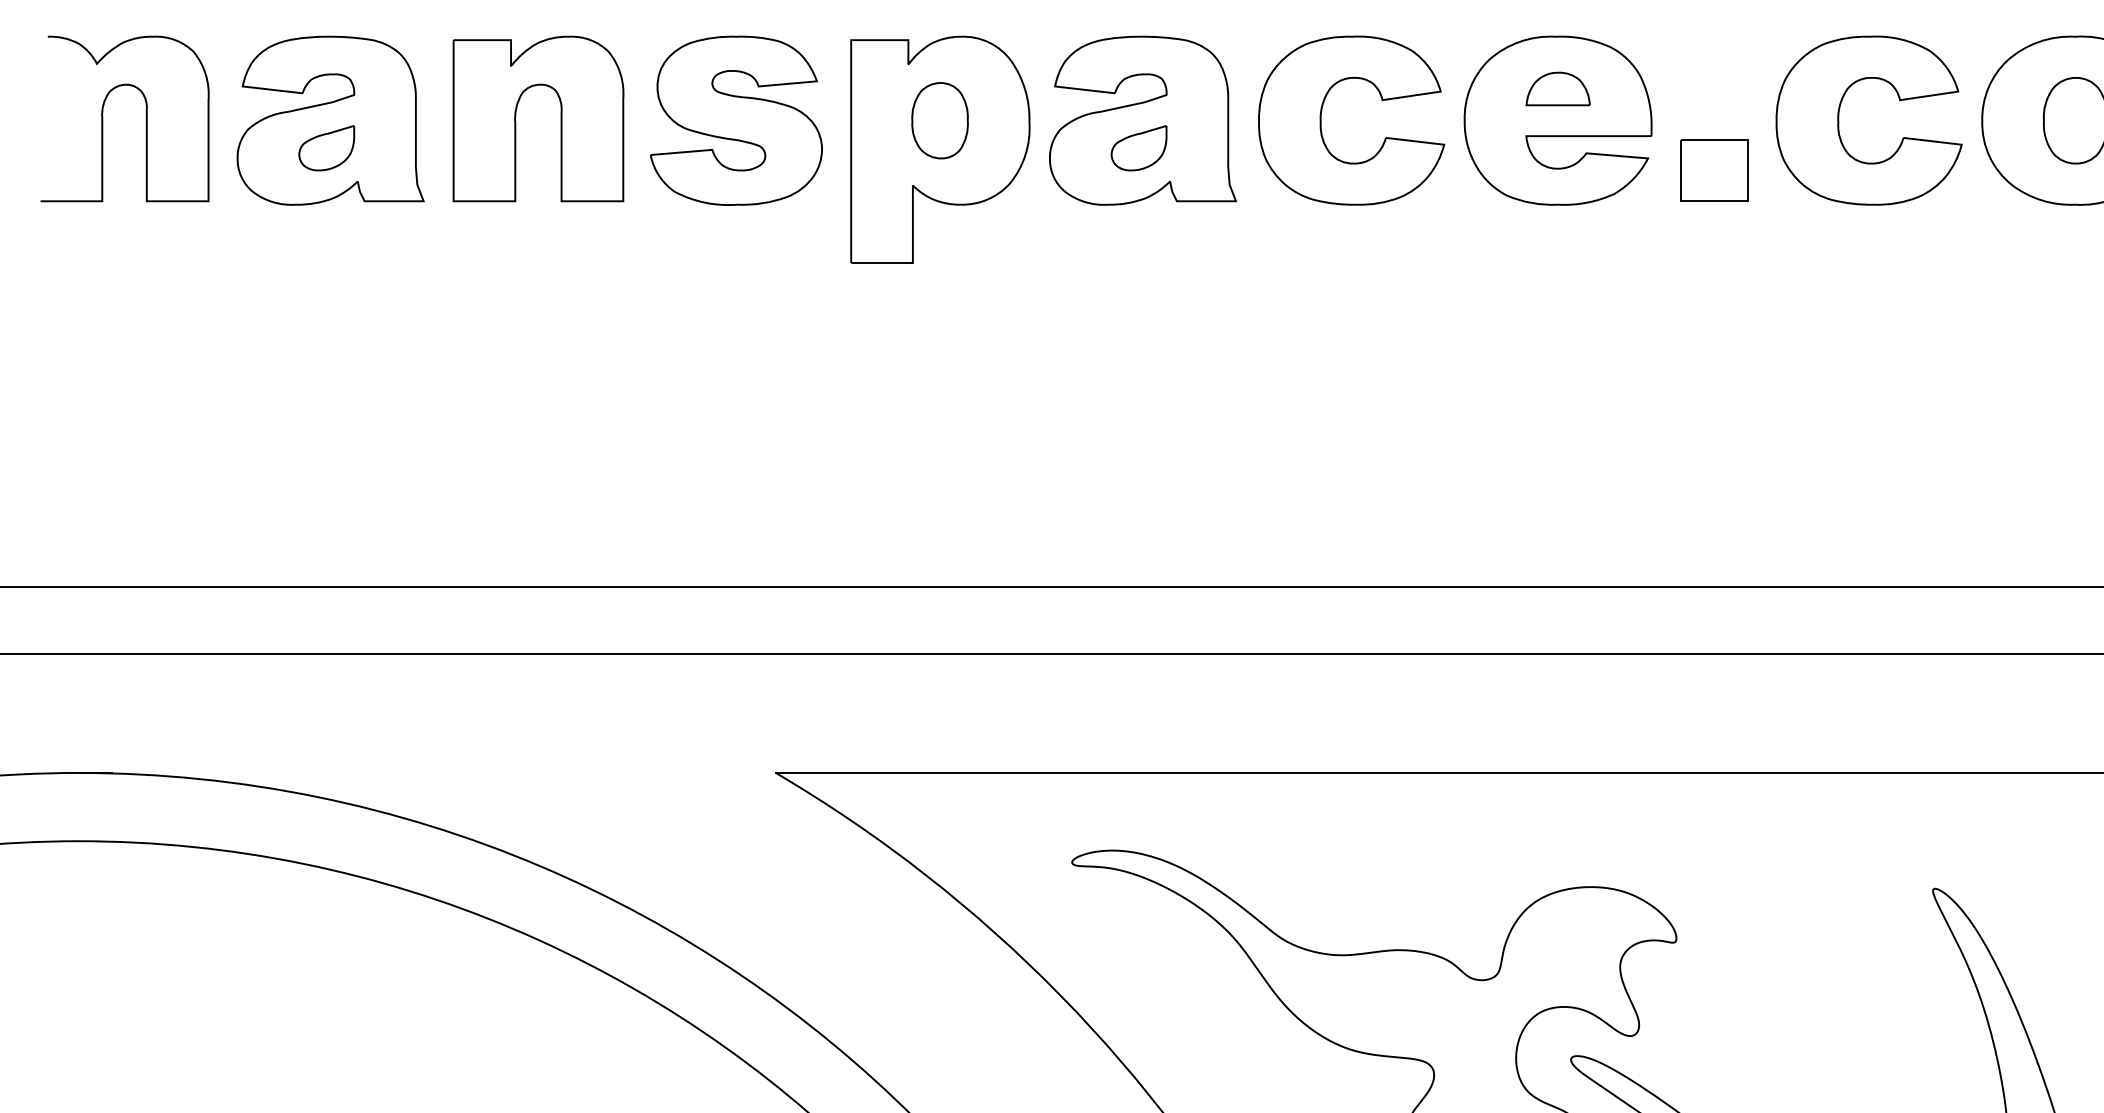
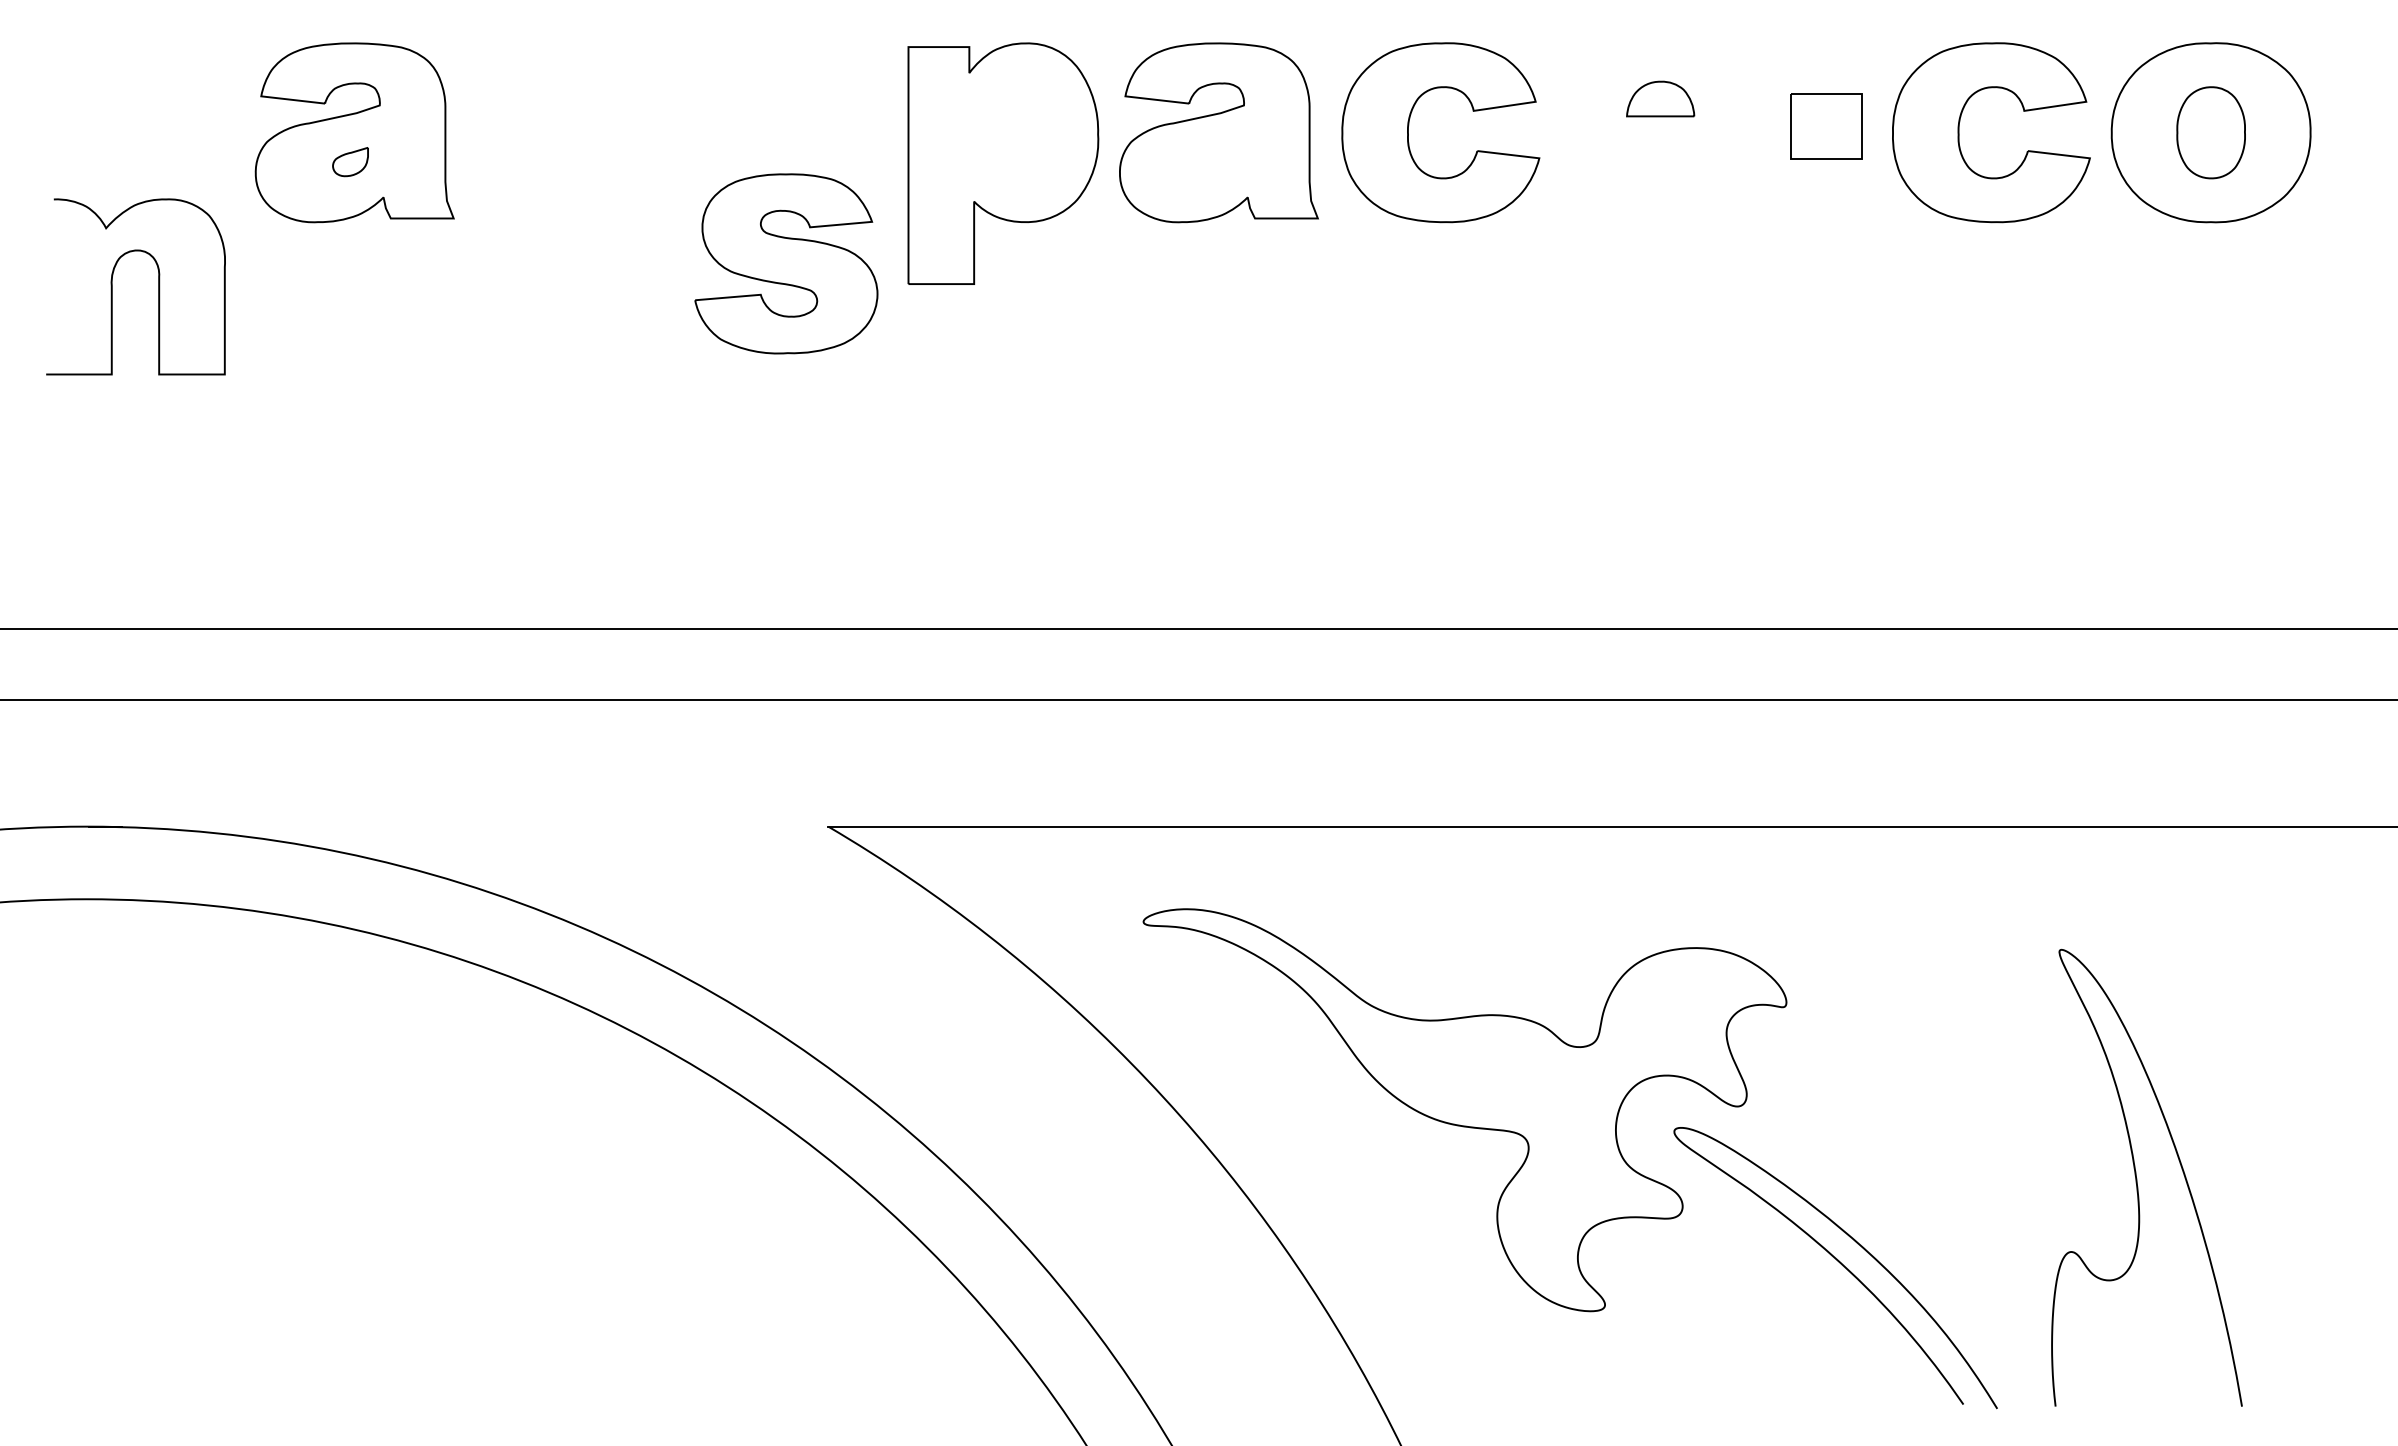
part: (516, 115) -> (552, 127), removed
curve: (102, 118) -> (112, 286), moved
part: (736, 120) -> (786, 263), moved
part: (939, 120) -> (1002, 132), removed
part: (1558, 120) -> (1660, 132), removed
part: (326, 147) -> (350, 161), size x0.6
part: (1138, 147) -> (1214, 161), removed
part: (1714, 170) -> (1826, 126), moved

